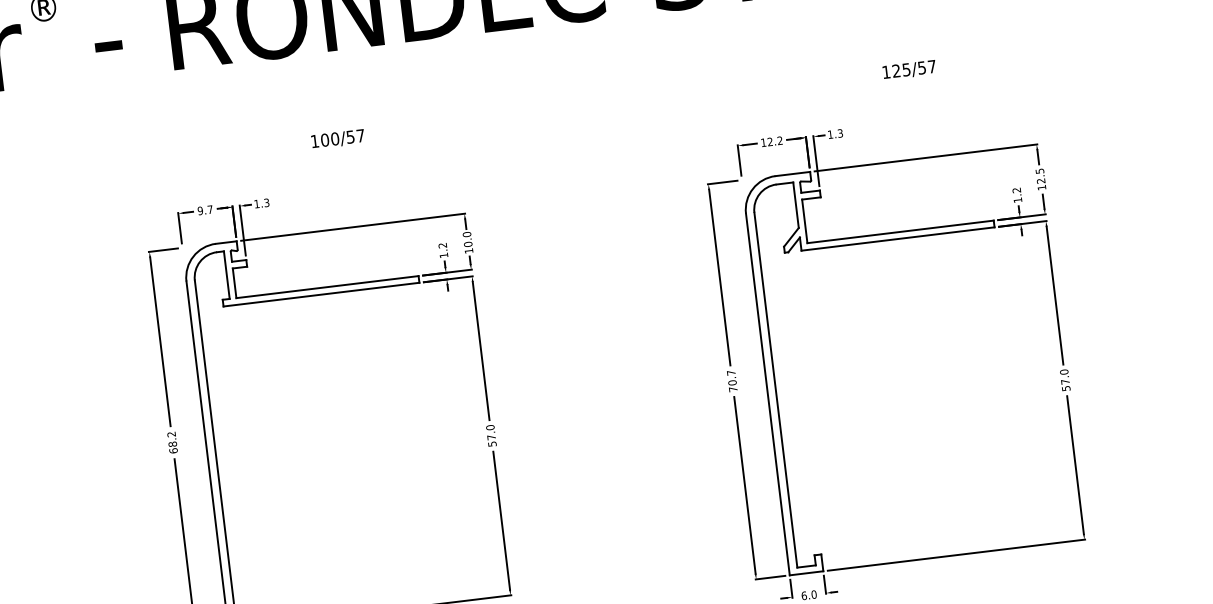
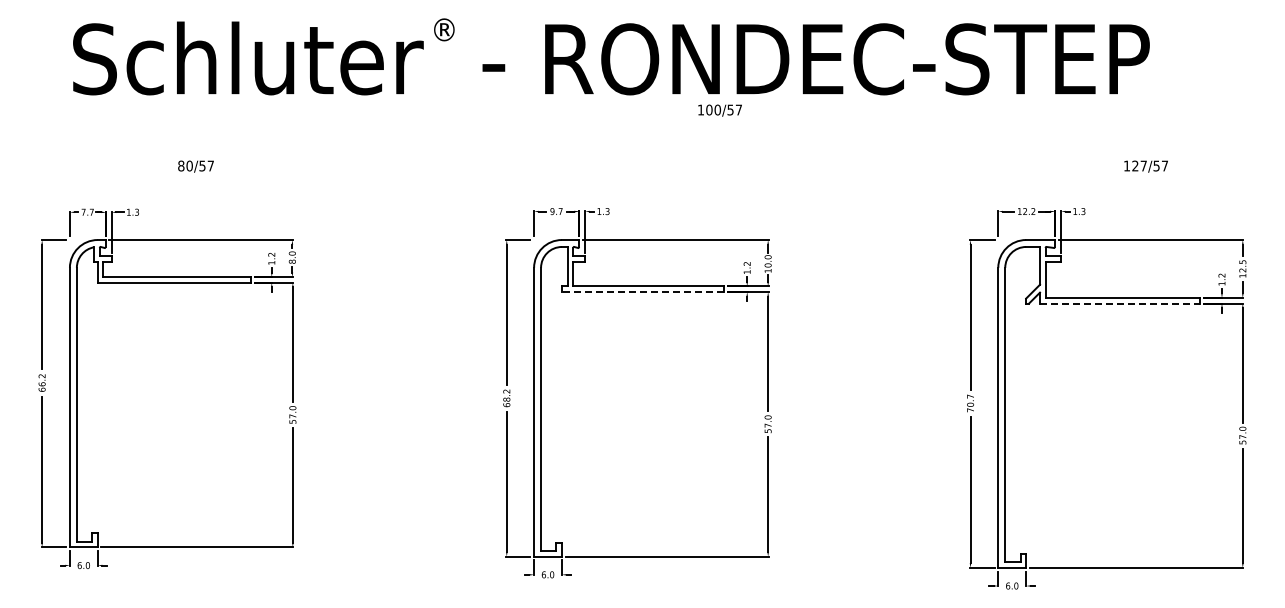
text: (906, 69) -> (1143, 165), 125/57 -> 127/57
text: (337, 139) -> (719, 110), moved
line: (898, 238) -> (1120, 303), solid -> dashed
line: (320, 295) -> (642, 292), solid -> dashed

